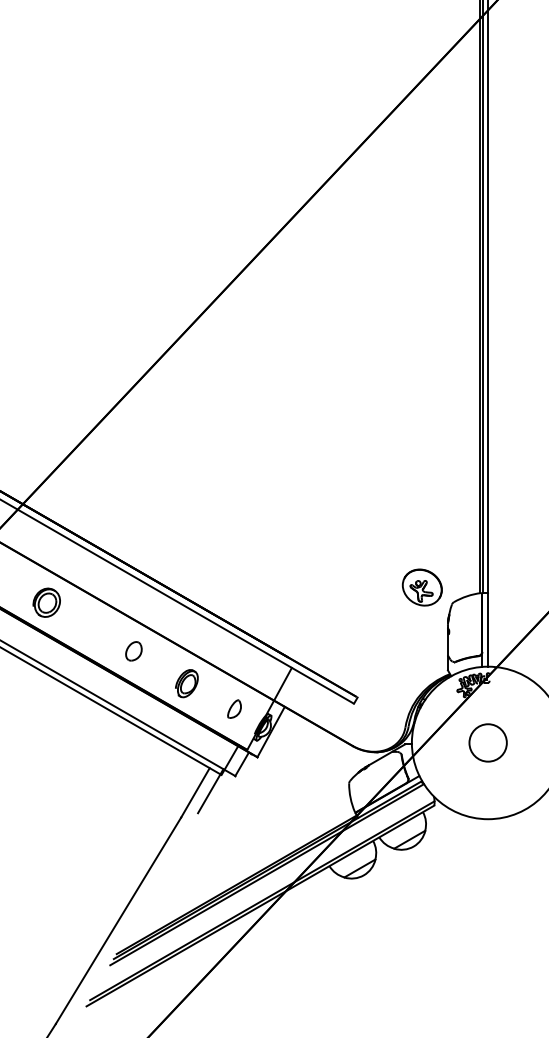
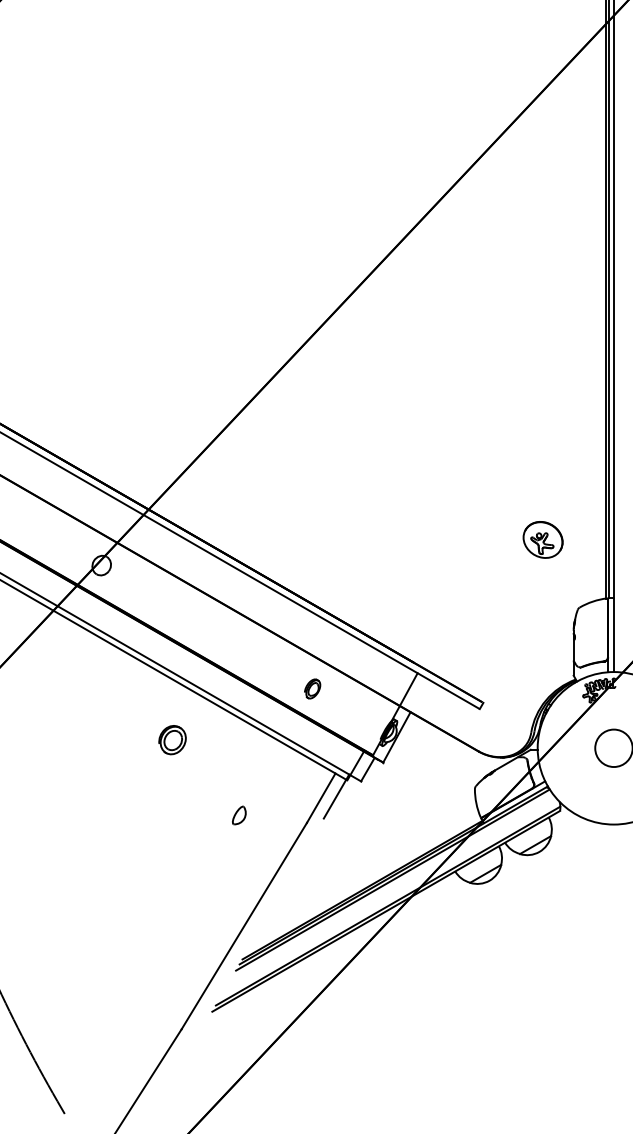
part: (421, 587) -> (542, 539), moved
part: (46, 603) -> (172, 740), moved
part: (133, 651) -> (259, 656), removed
part: (186, 683) -> (312, 688), size x0.7
part: (234, 709) -> (239, 815), moved

